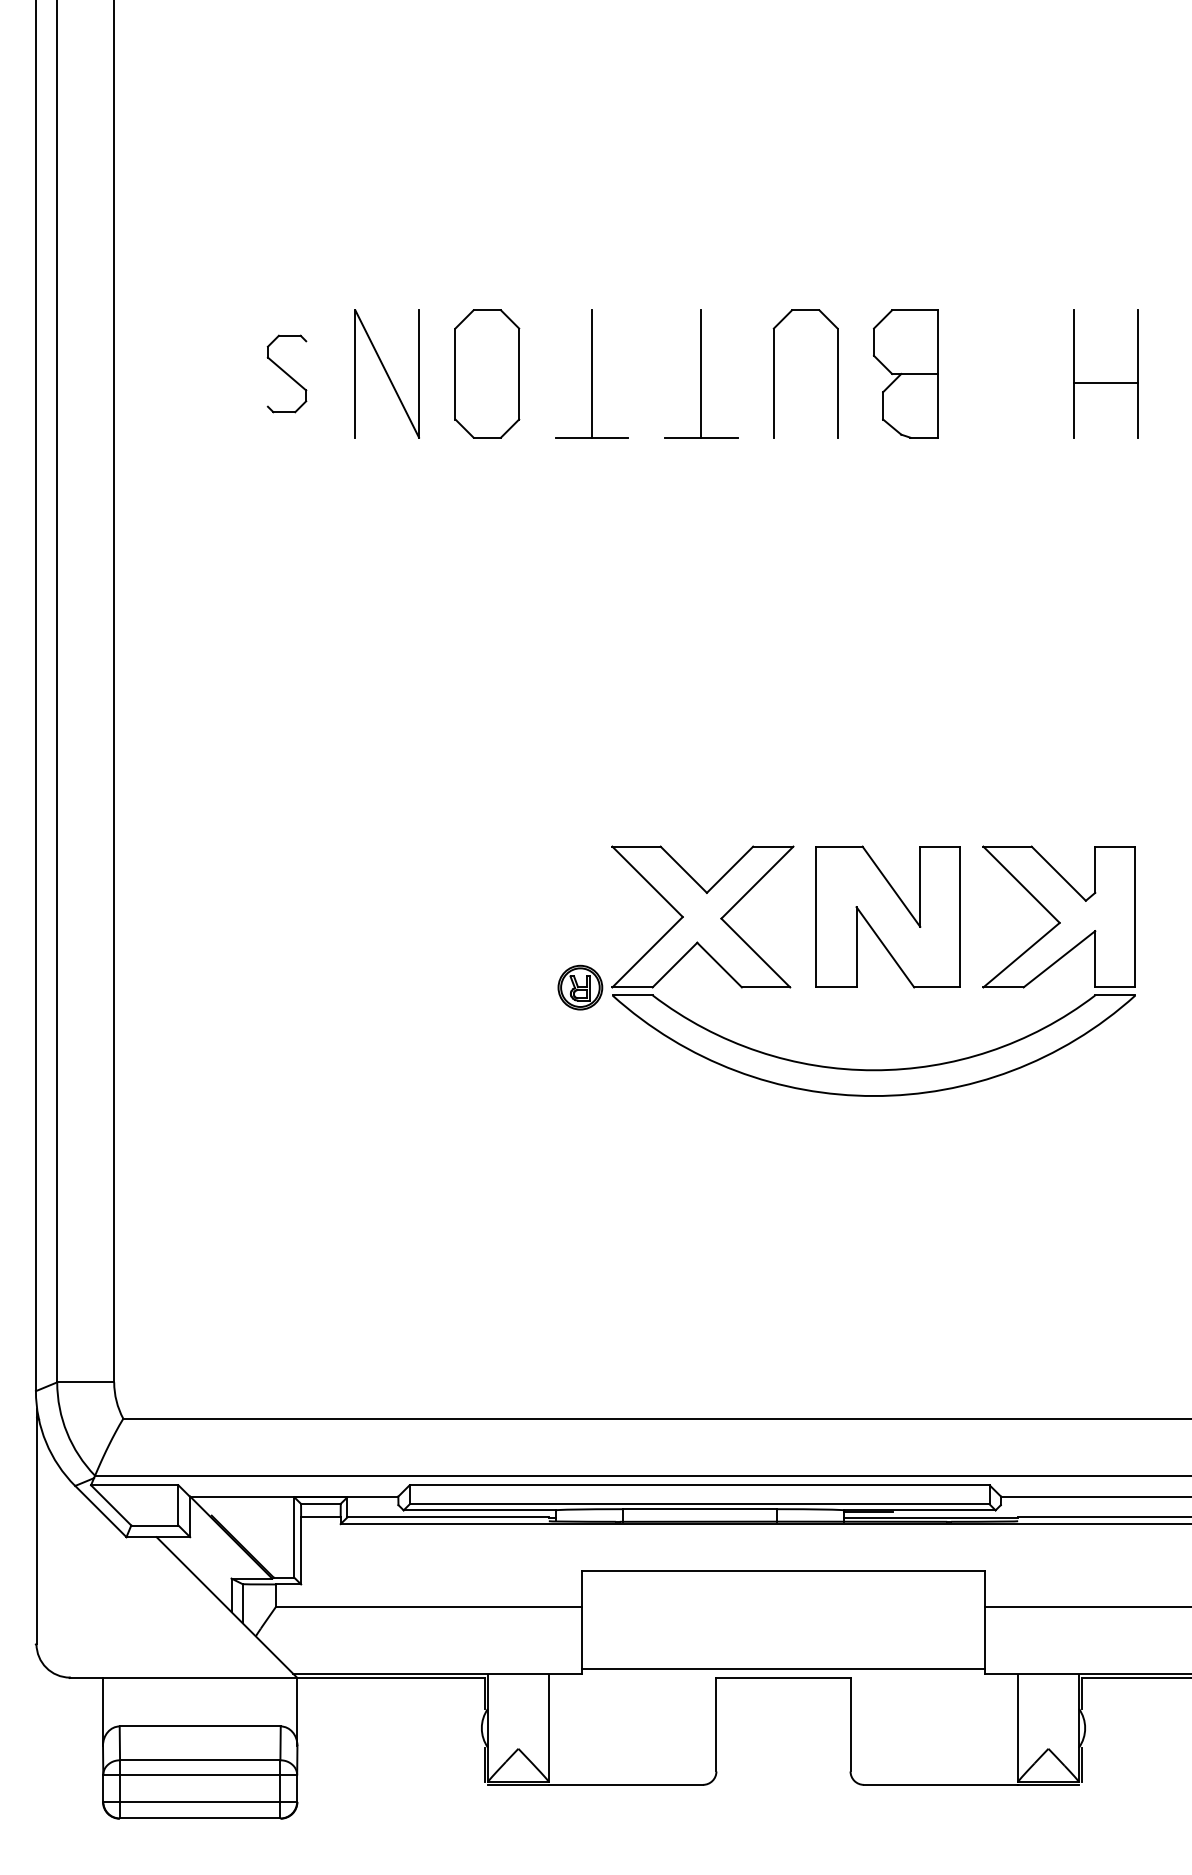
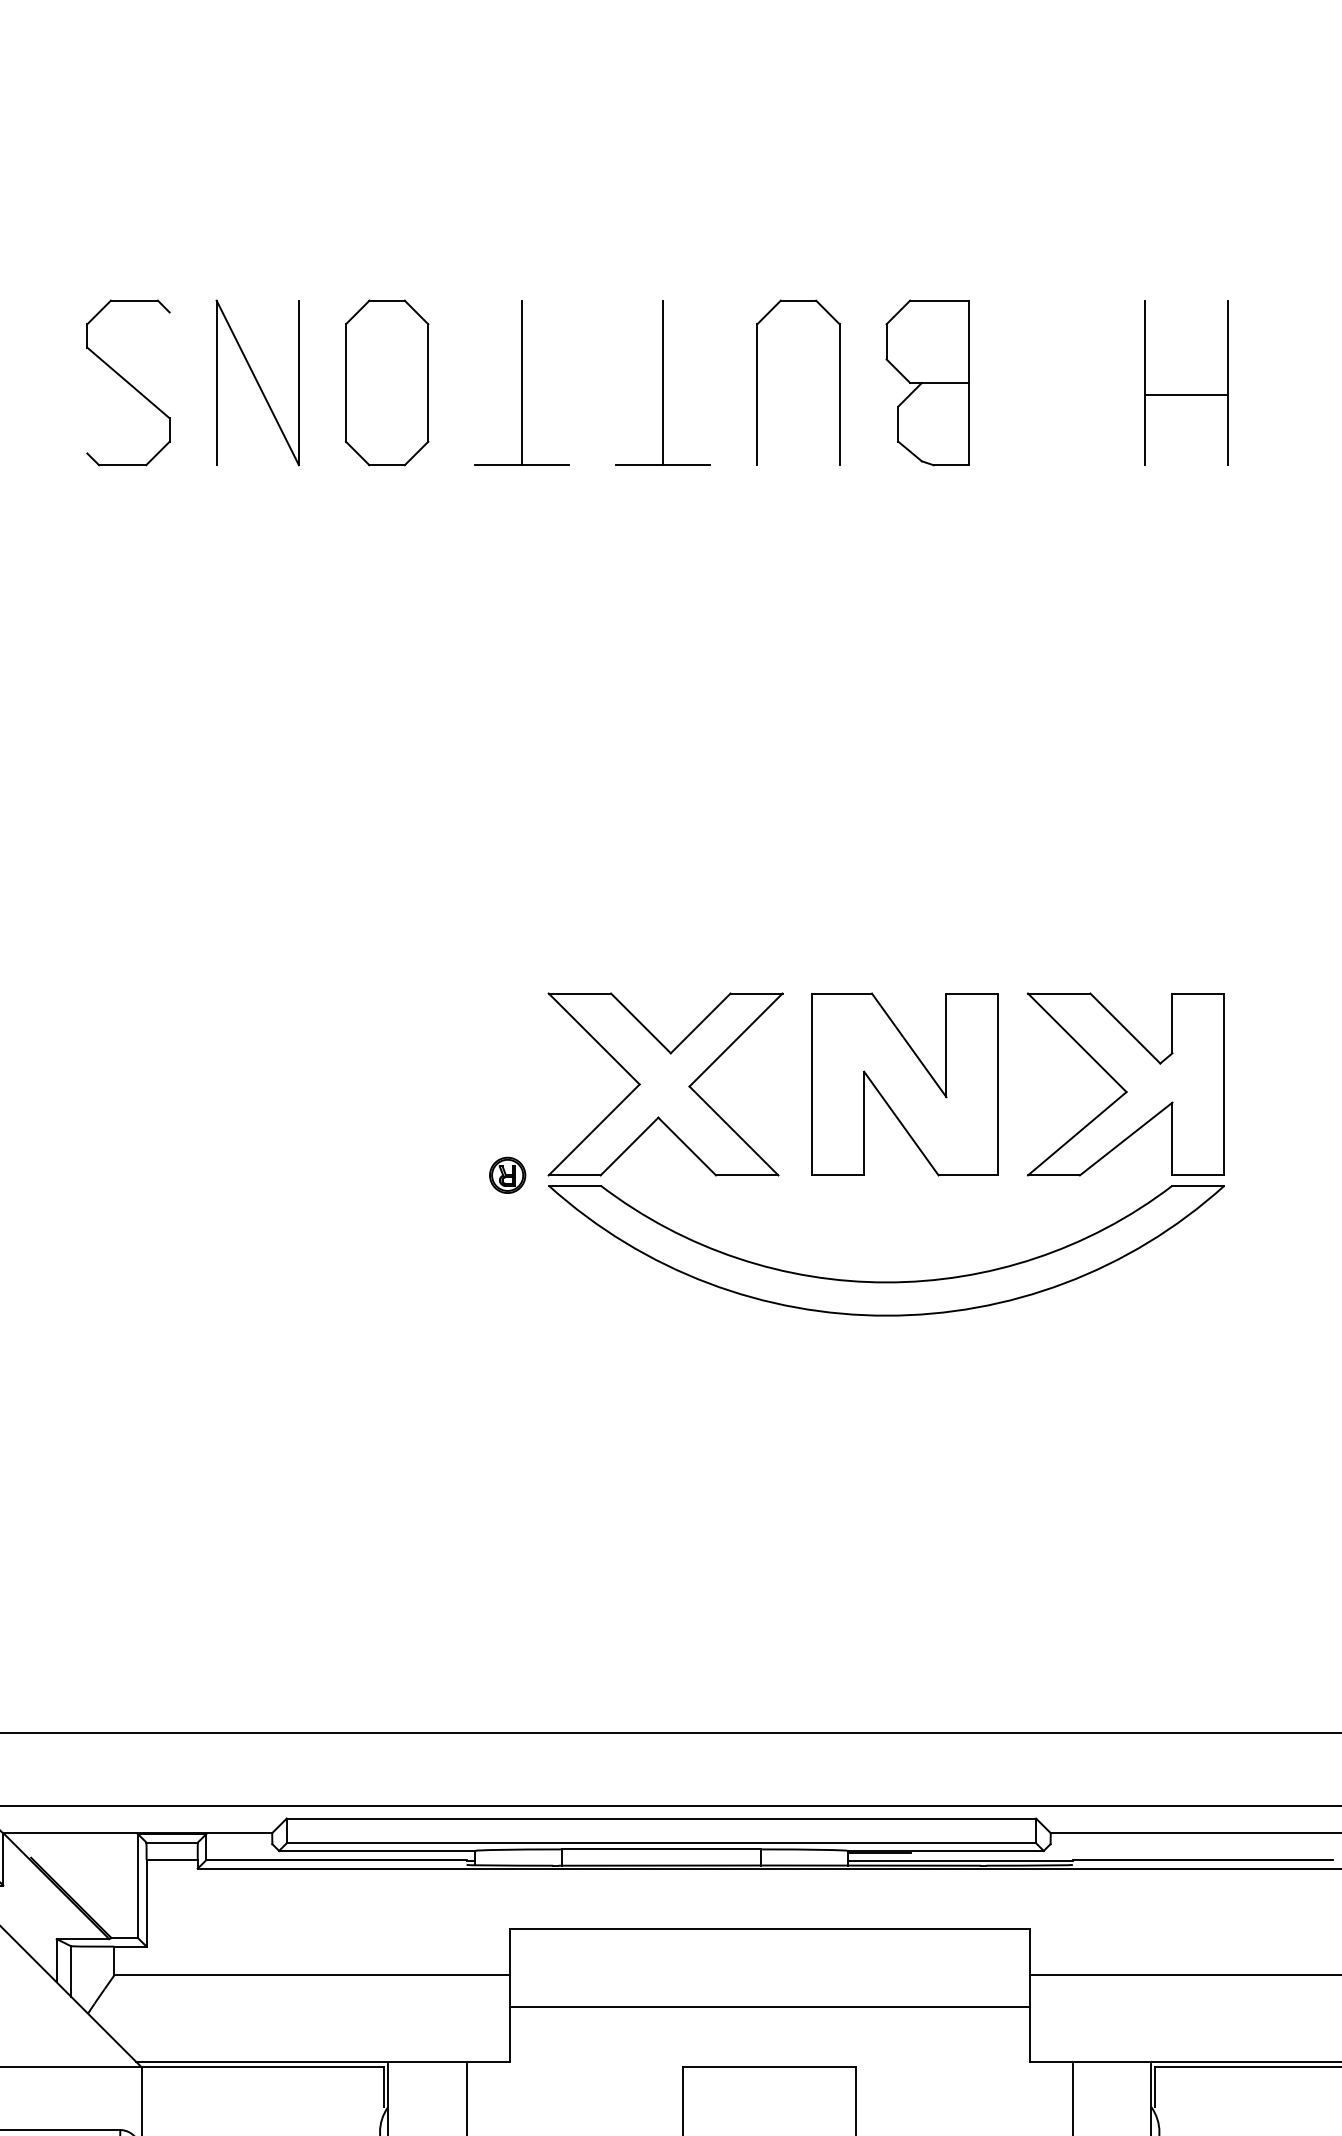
part: (286, 373) -> (127, 382), size x1.67
part: (580, 986) -> (507, 1174), size x0.62
line: (783, 1669) -> (769, 2007), moved

